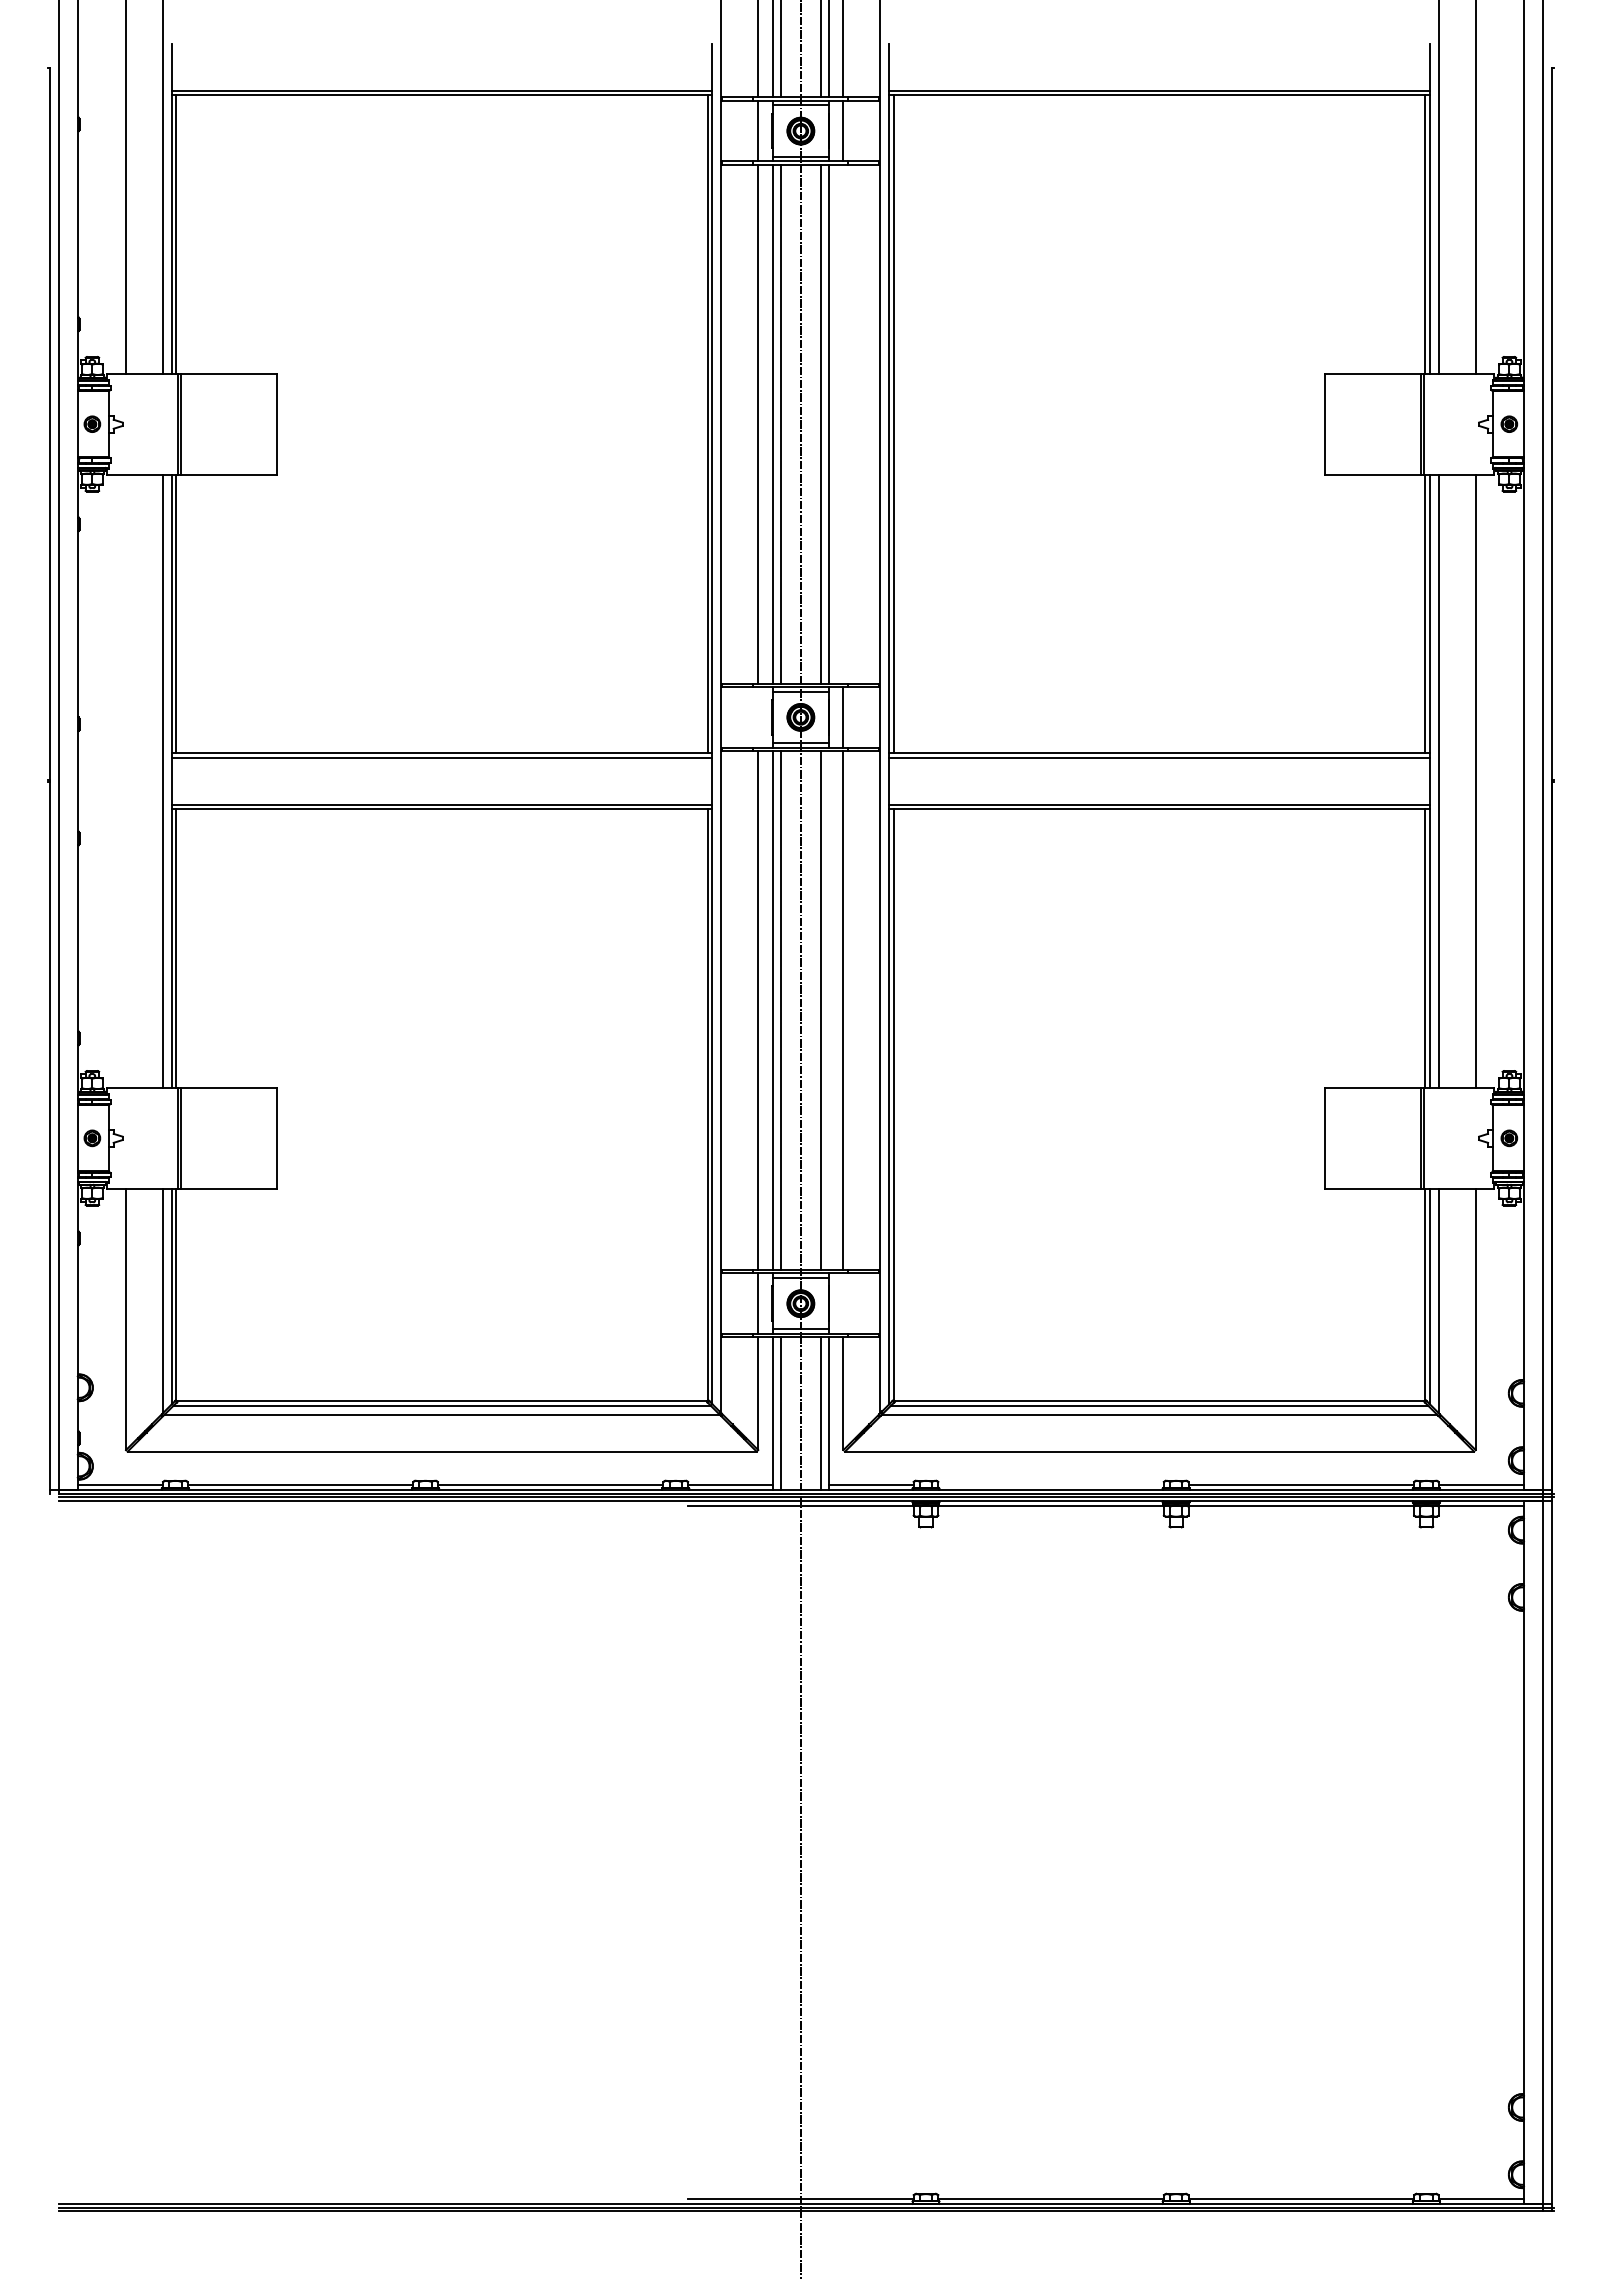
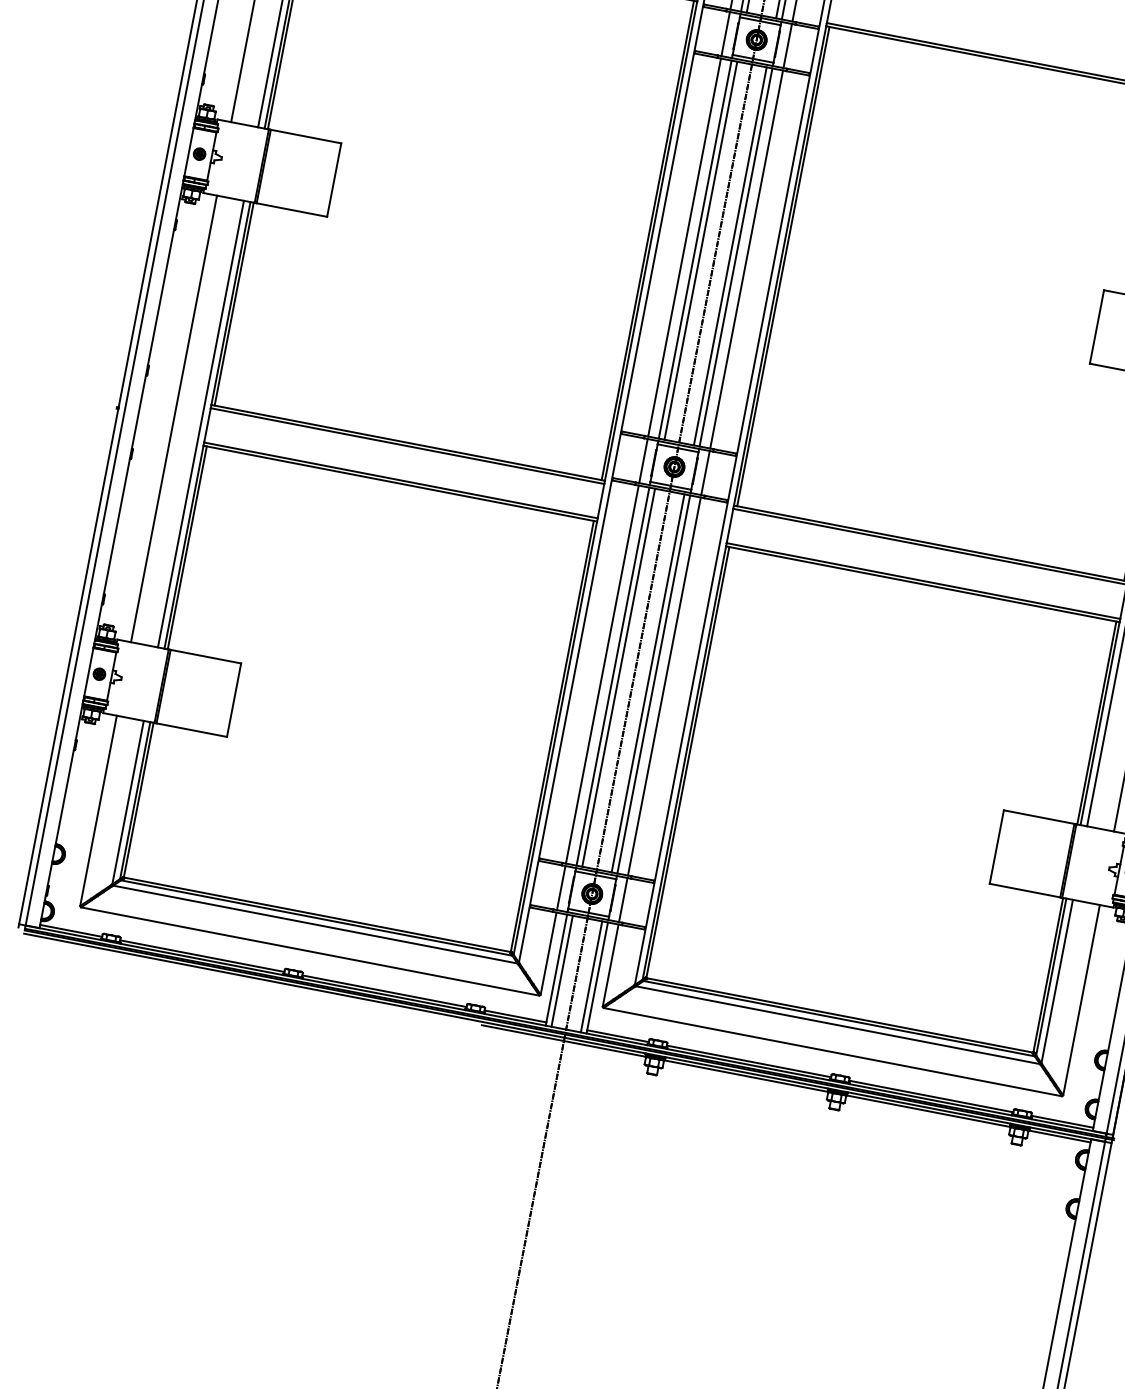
line: (843, 423) -> (746, 258), added
line: (758, 717) -> (643, 461), added
line: (126, 780) -> (174, 418), added
line: (828, 1010) -> (653, 684), added
line: (843, 1303) -> (623, 899), added
line: (1050, 1485) -> (748, 1061), added

